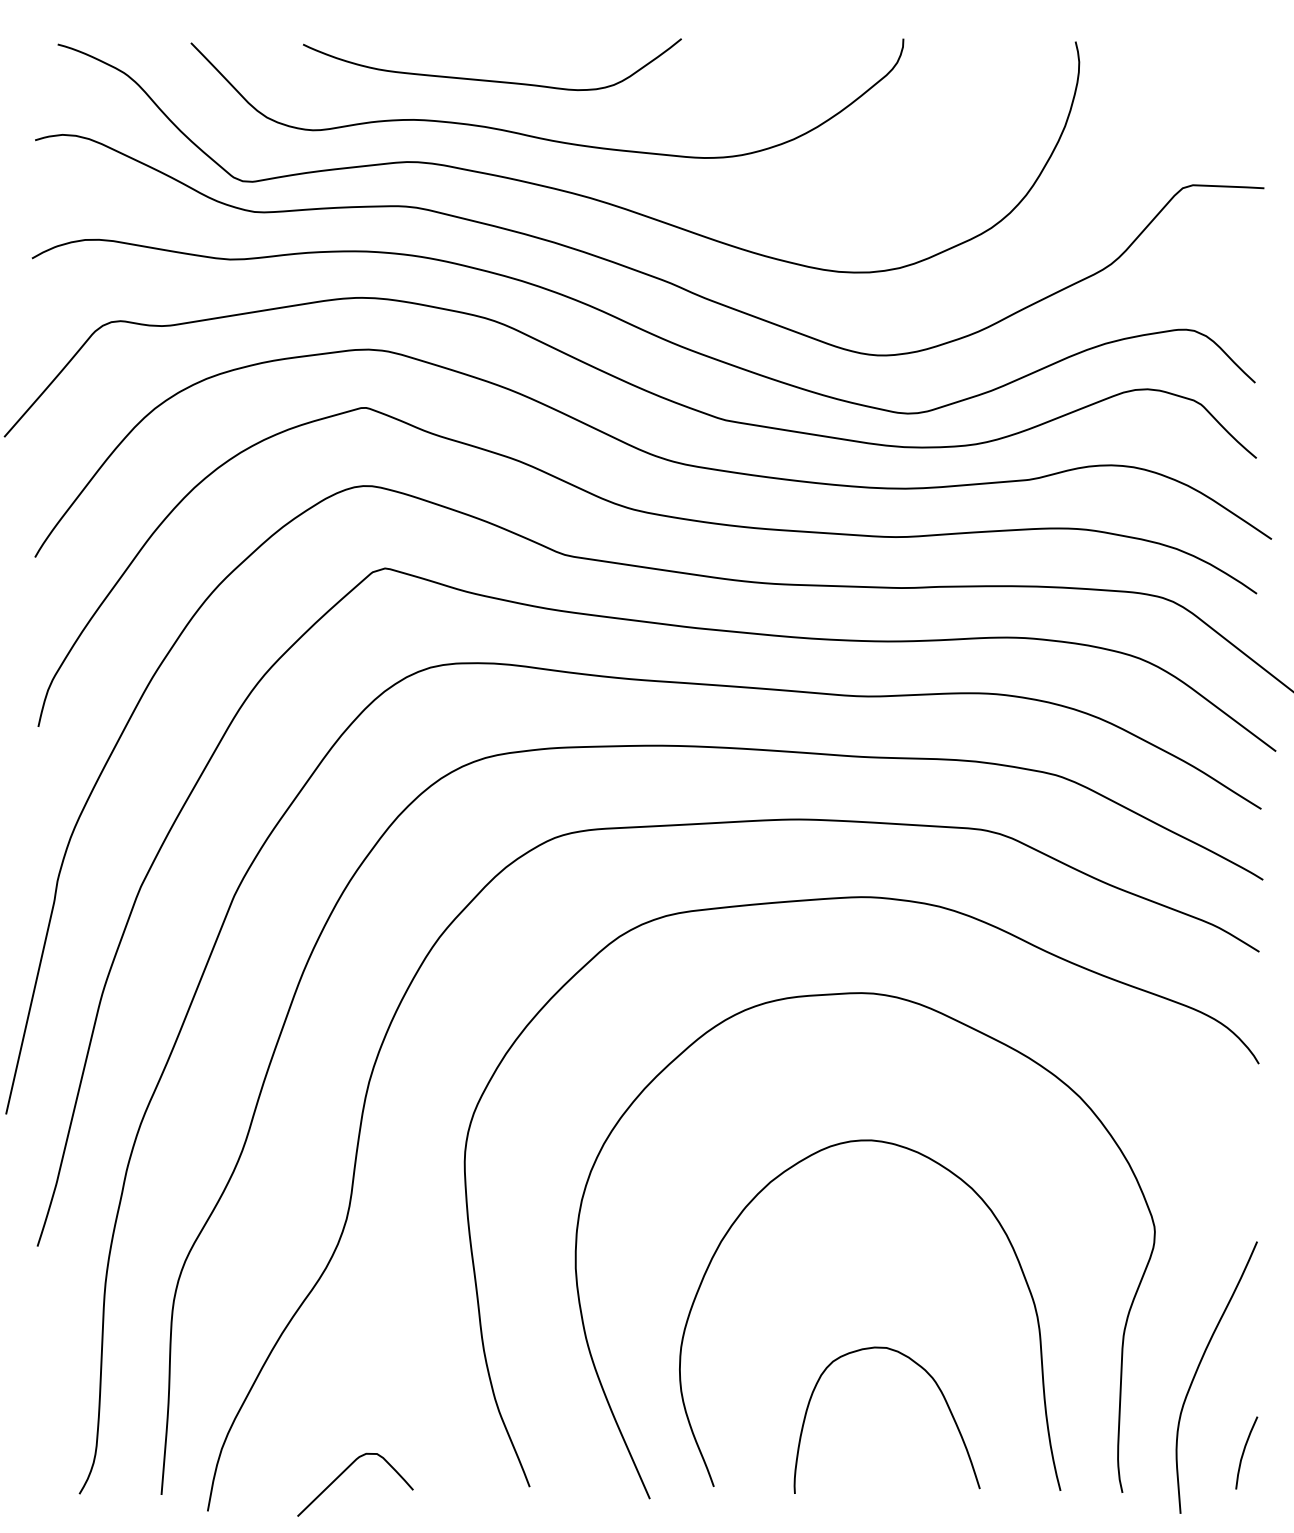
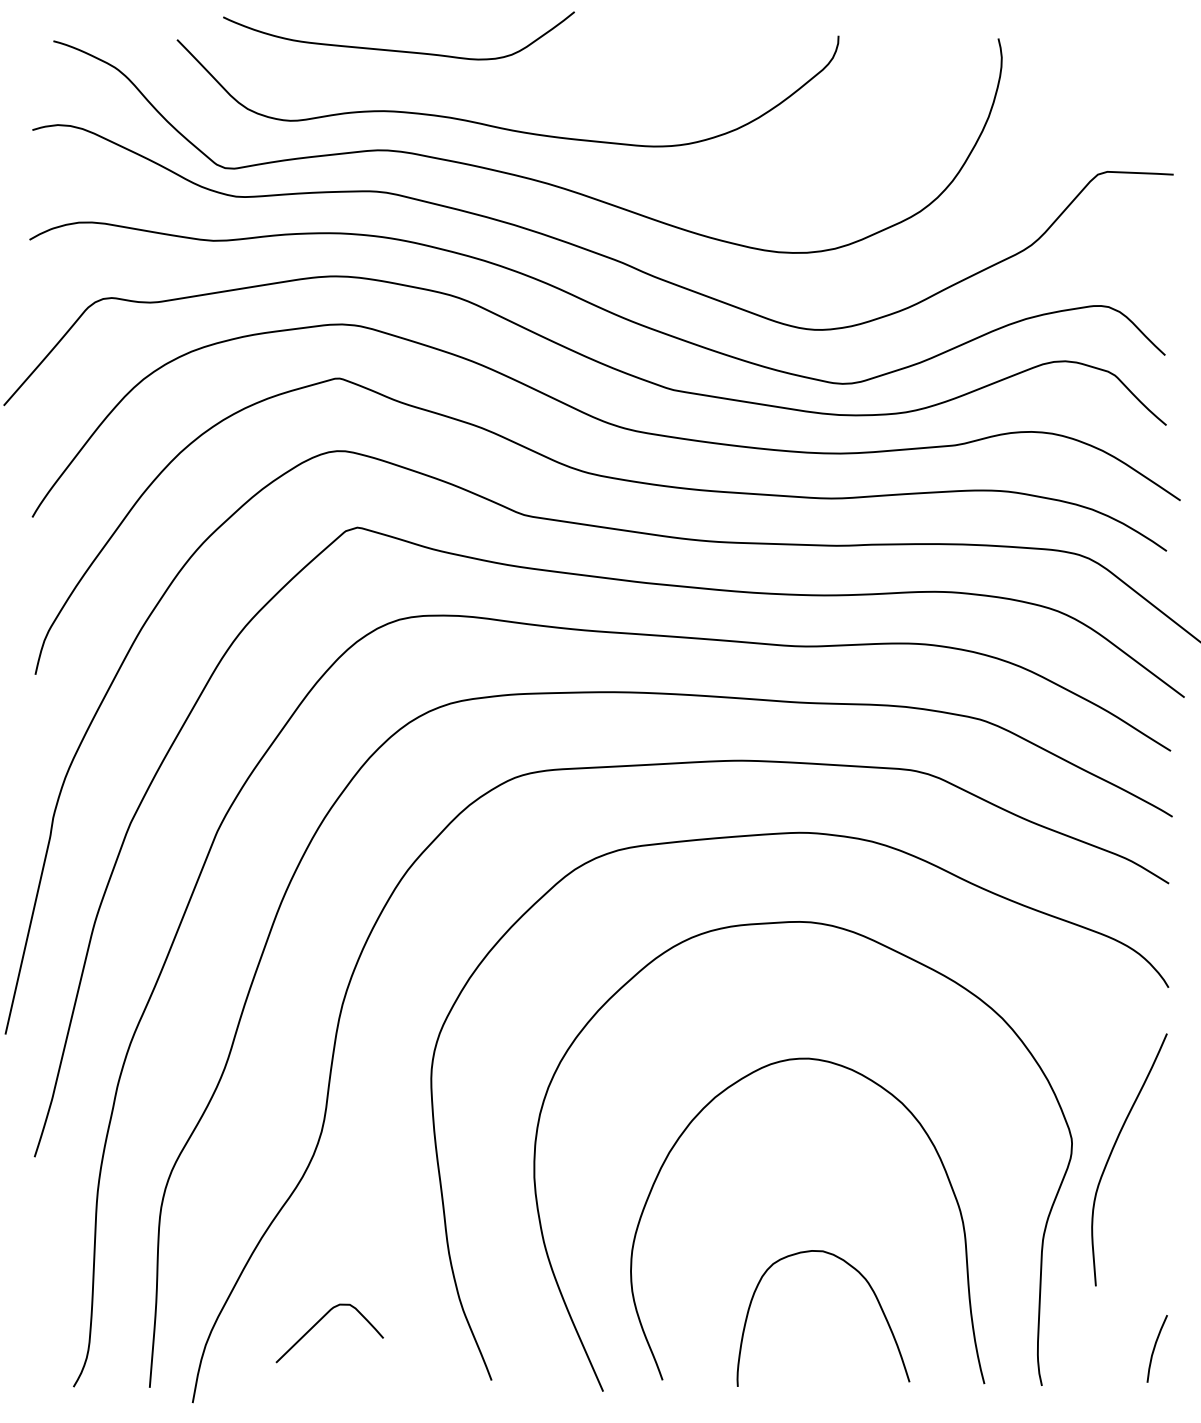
curve: (486, 79) -> (393, 49), moved
curve: (1199, 1367) -> (1113, 1150), moved
curve: (344, 1473) -> (319, 1322), moved

